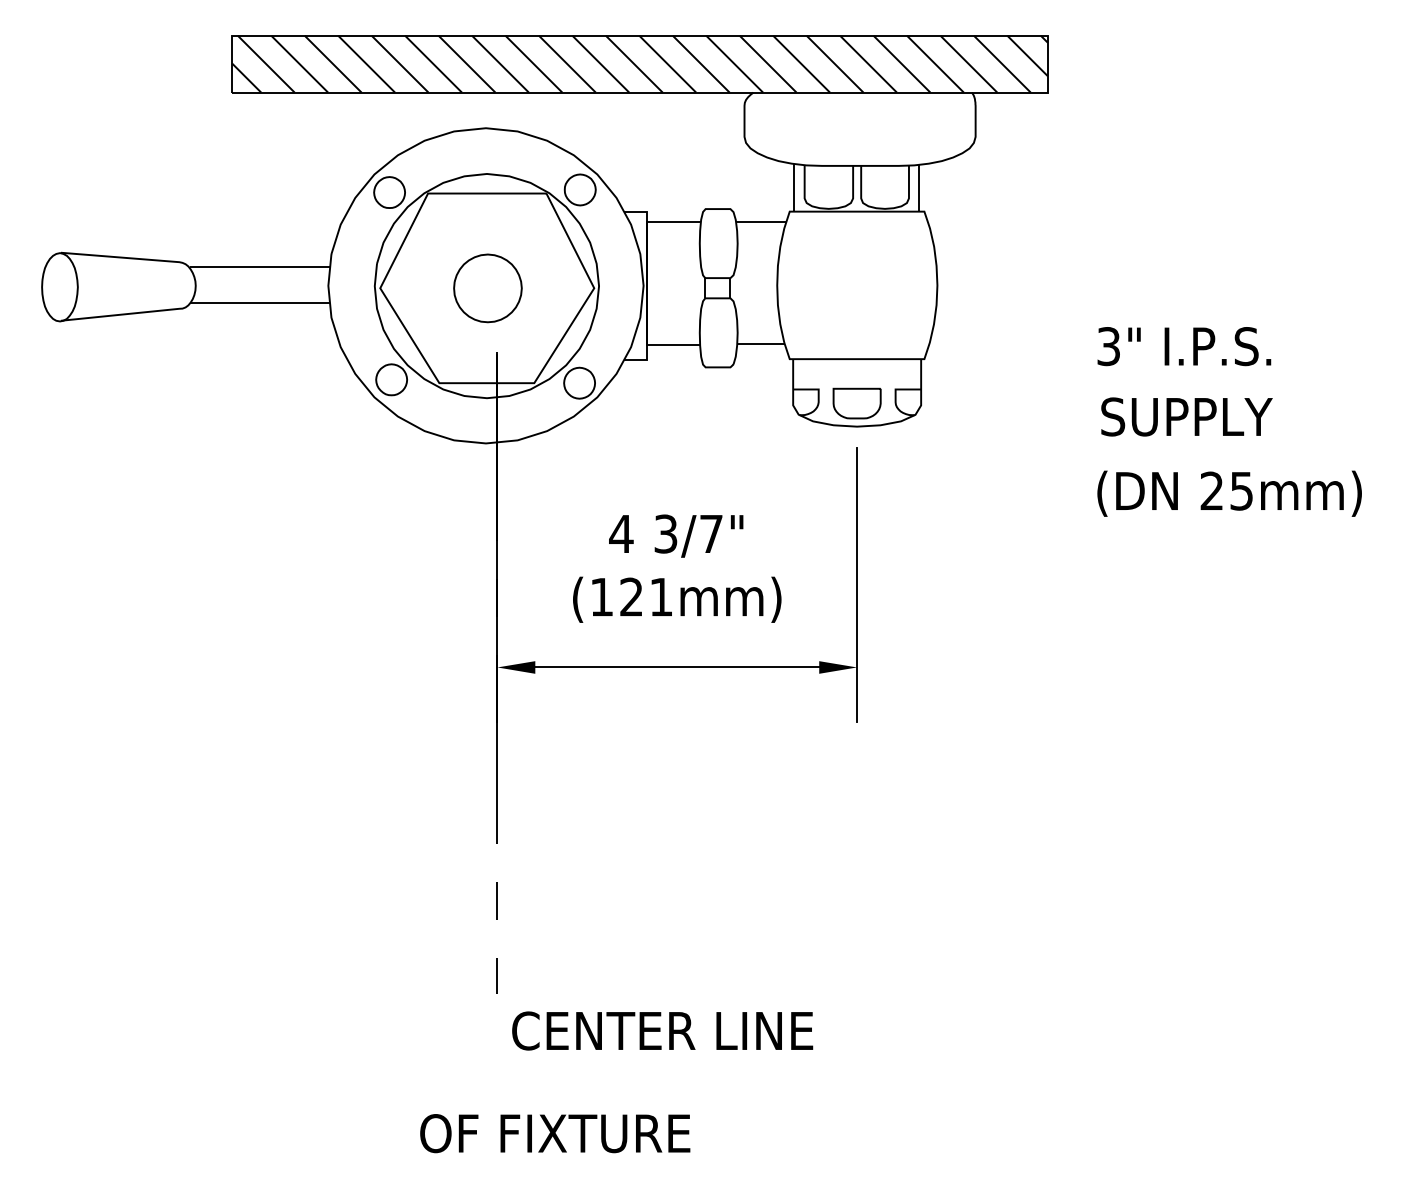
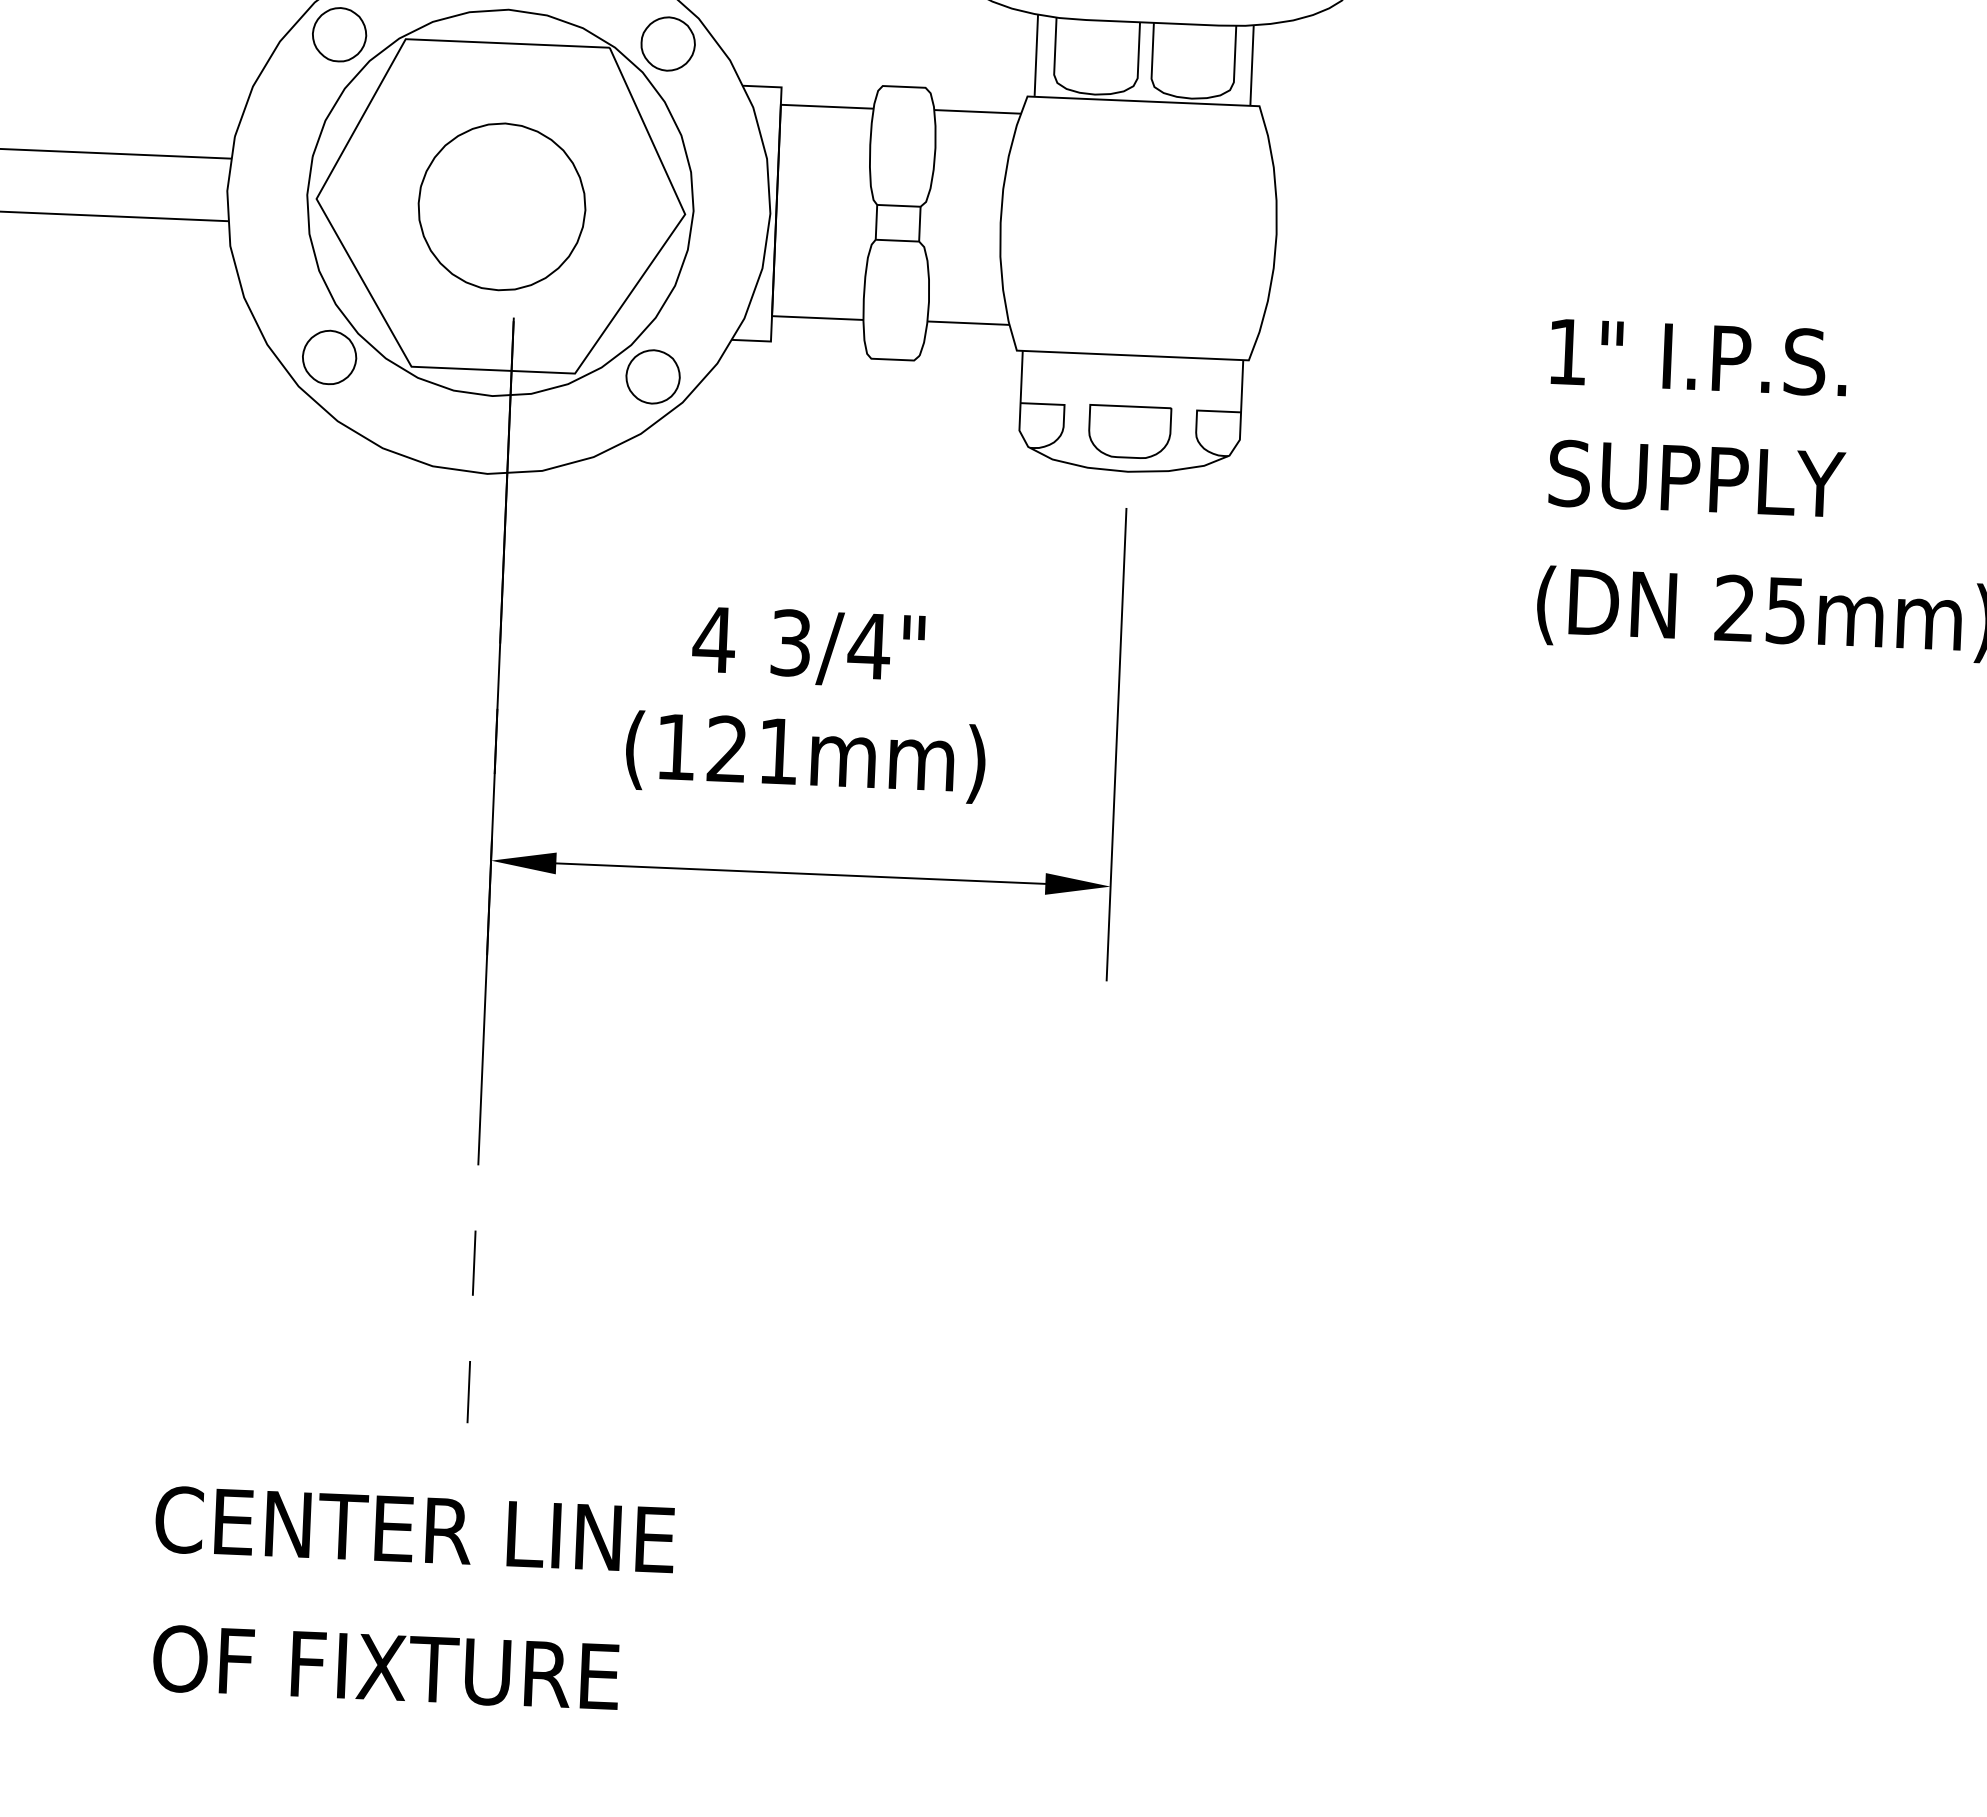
part: (487, 288) -> (501, 207), size x1.43
text: (1108, 346) -> (1566, 351), 3" -> 1"
text: (711, 533) -> (869, 645), 3/7" -> 3/4"
text: (662, 1030) -> (414, 1528), moved
text: (555, 1133) -> (386, 1667), moved

